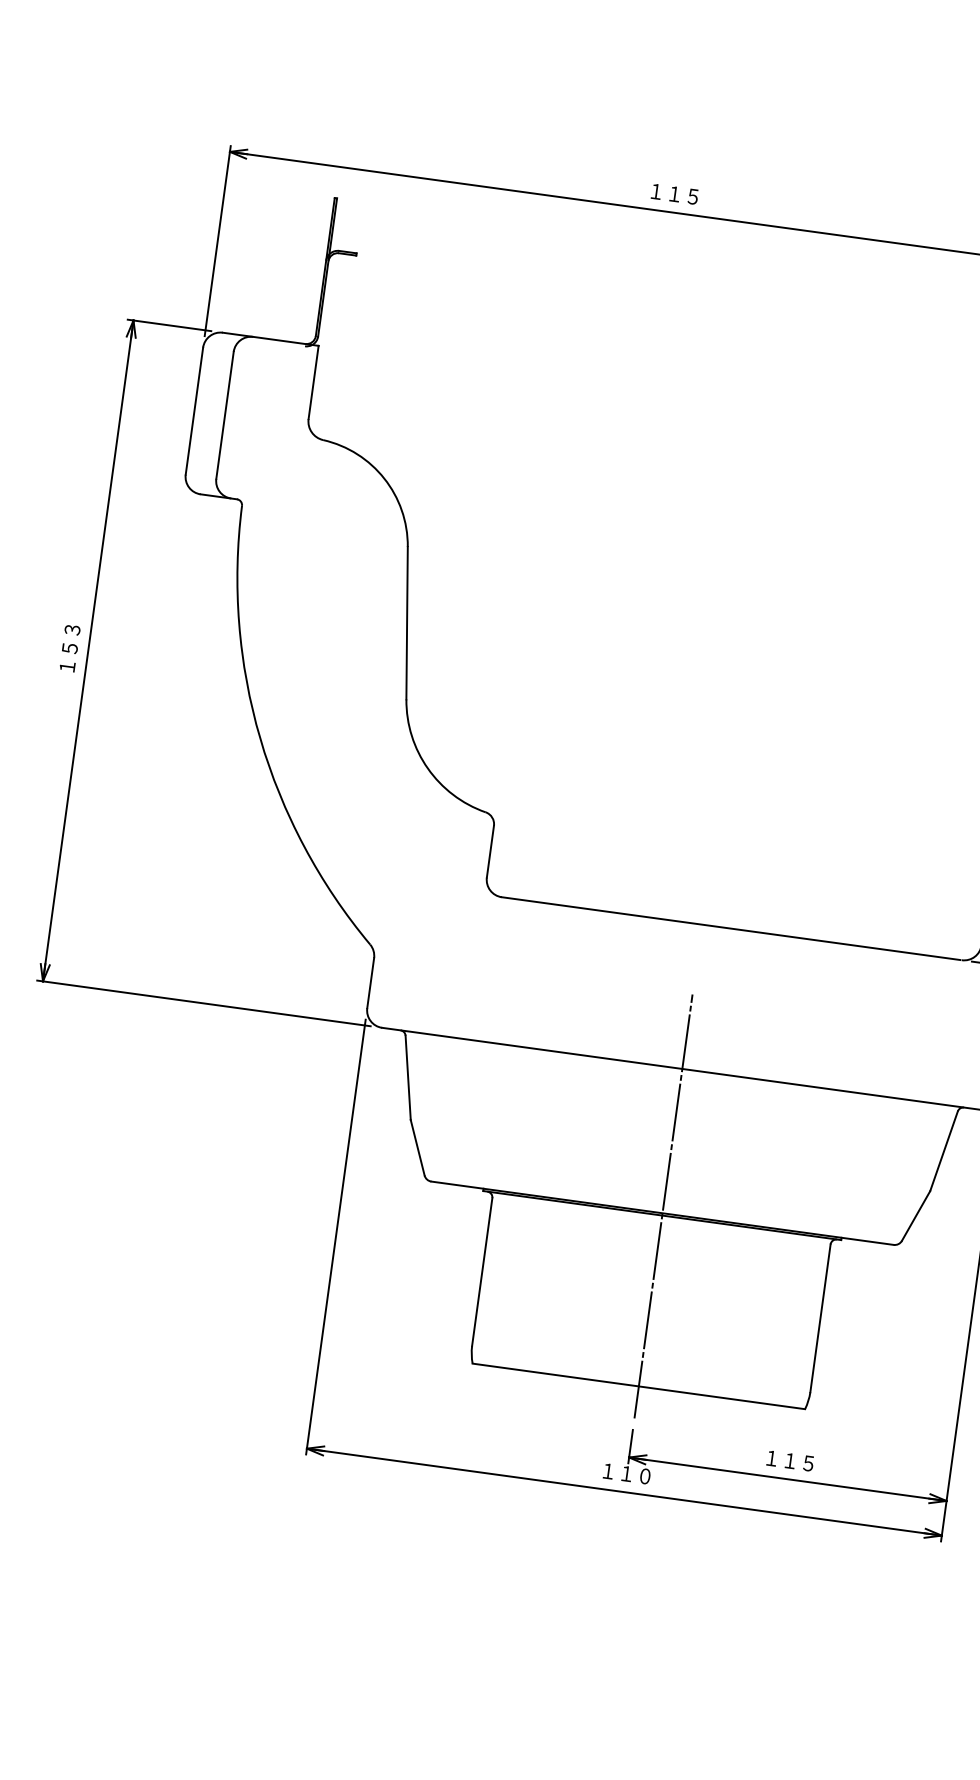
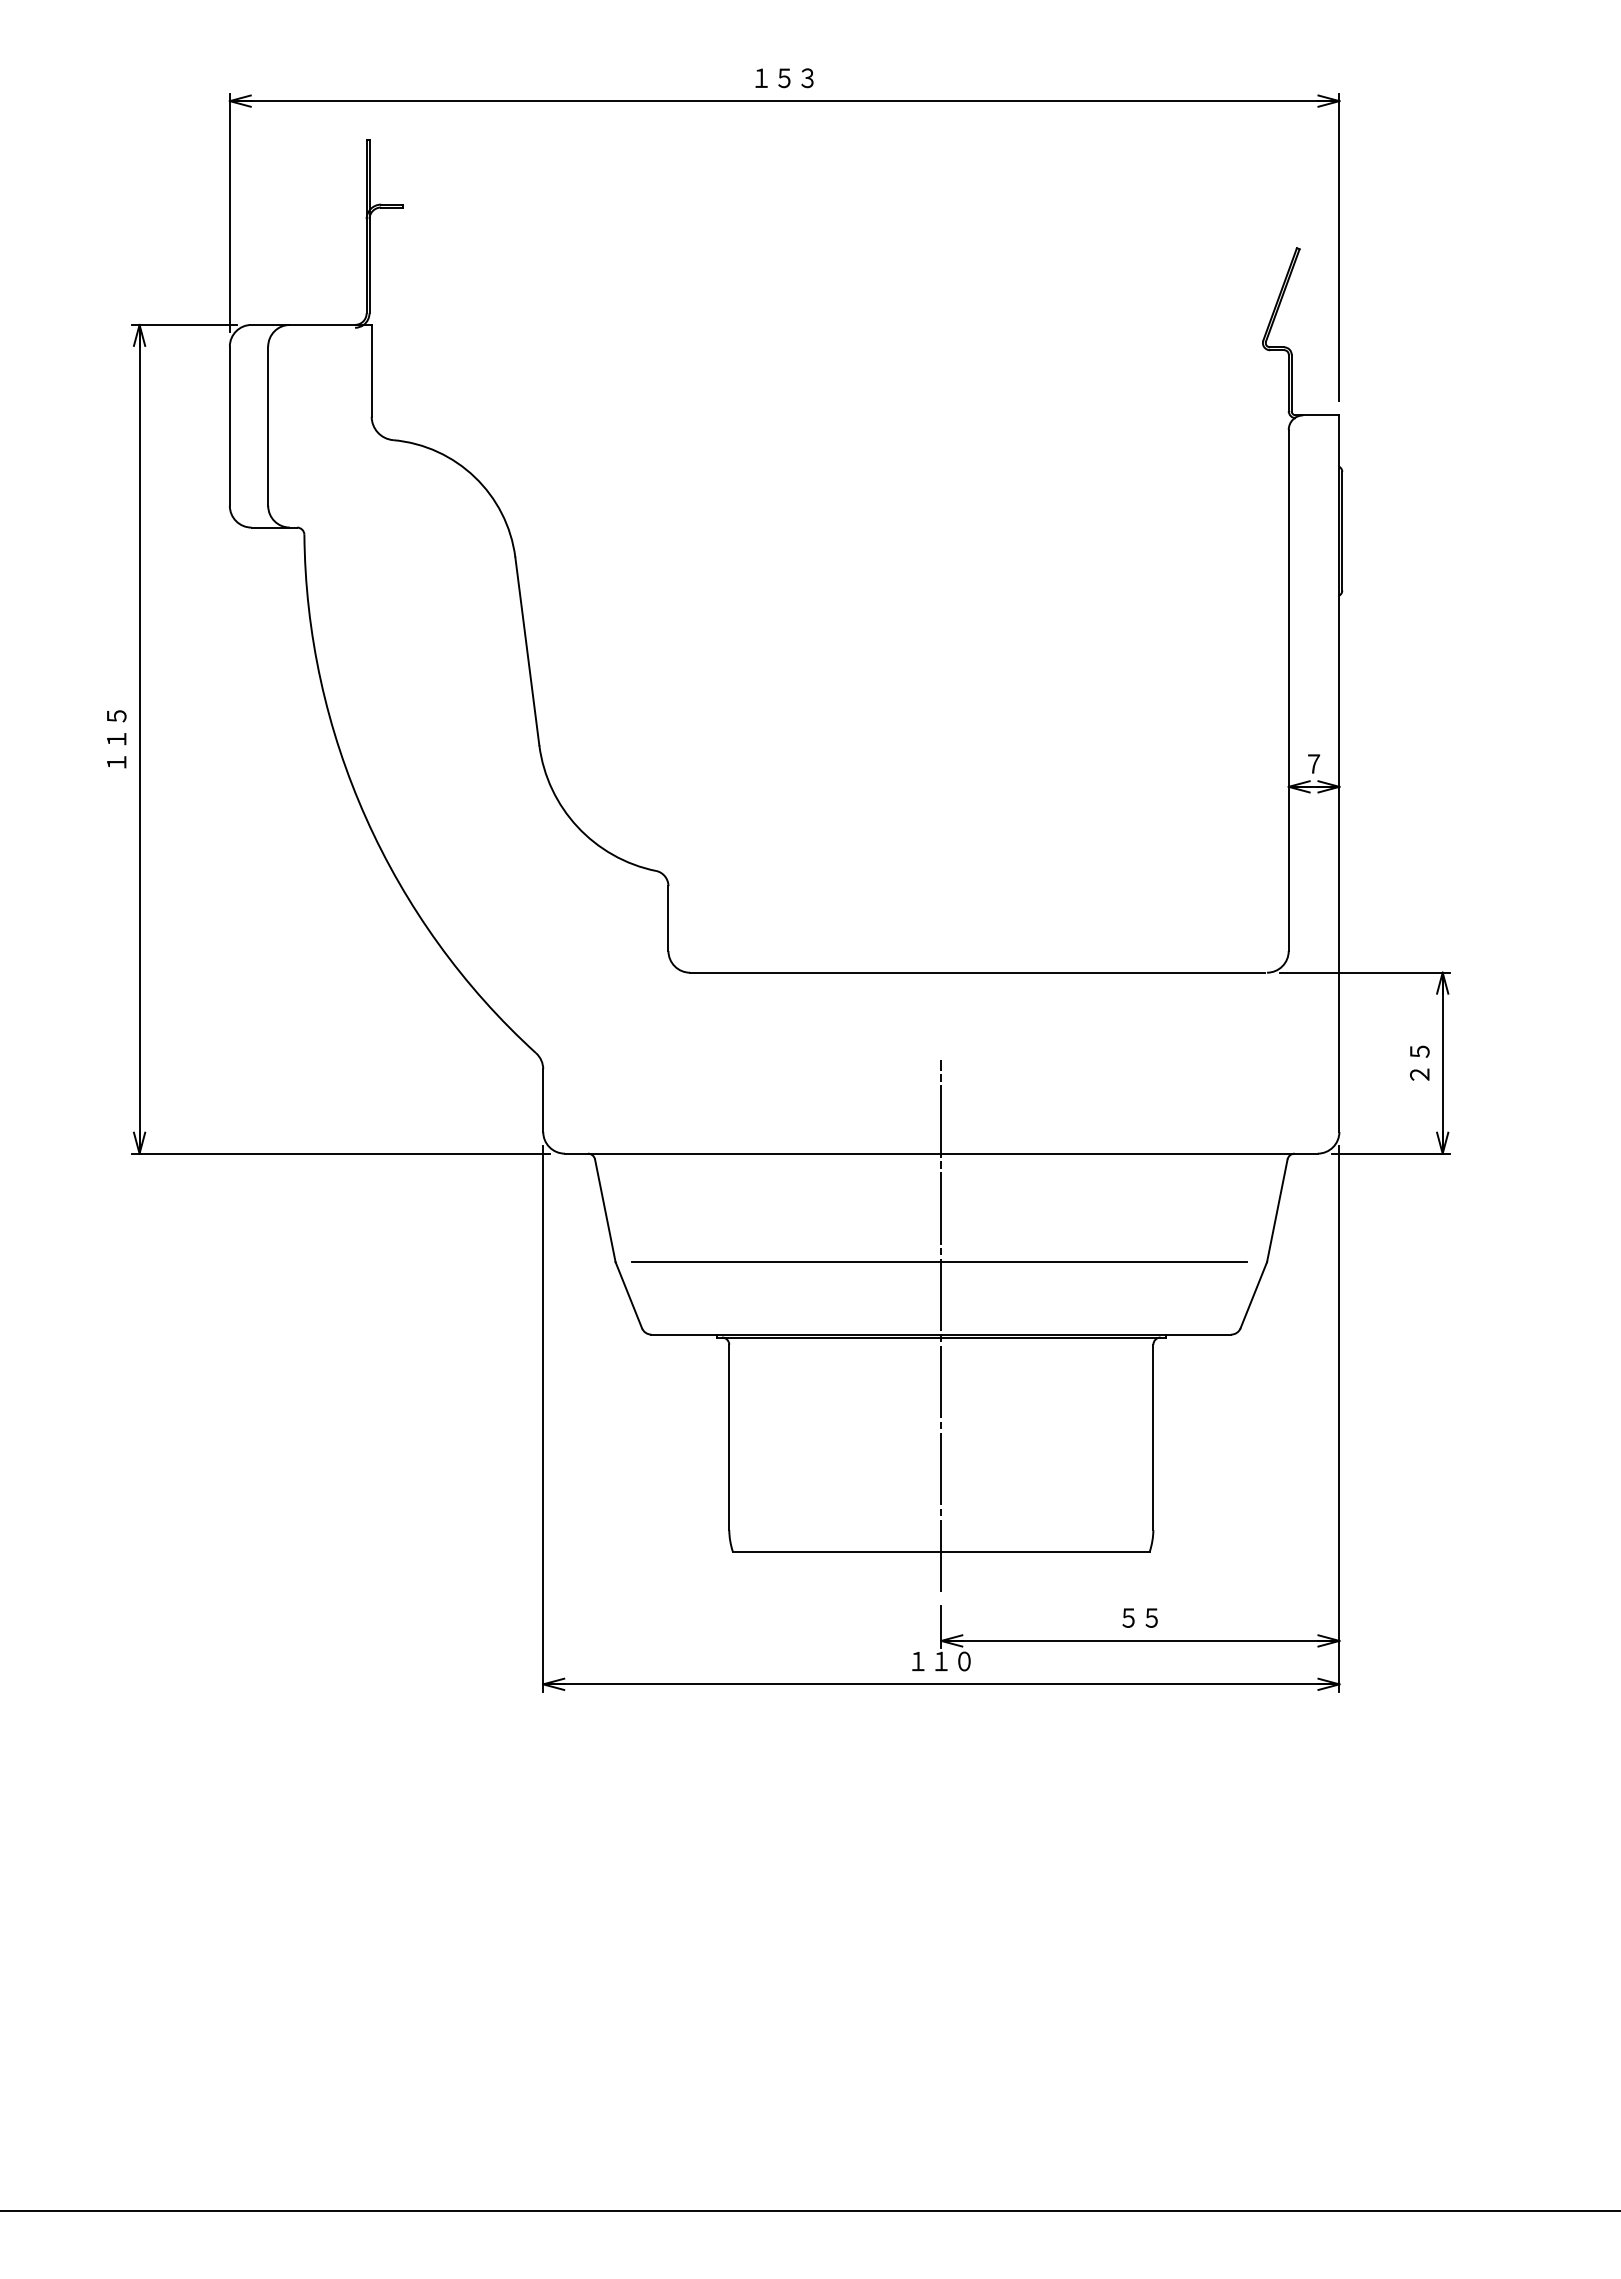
text: (683, 195) -> (795, 78), １１５ -> １５３
text: (71, 639) -> (116, 727), １５３ -> １１５
line: (669, 1155) -> (939, 1262), added
text: (790, 1460) -> (1140, 1617), １１５ -> ５５

